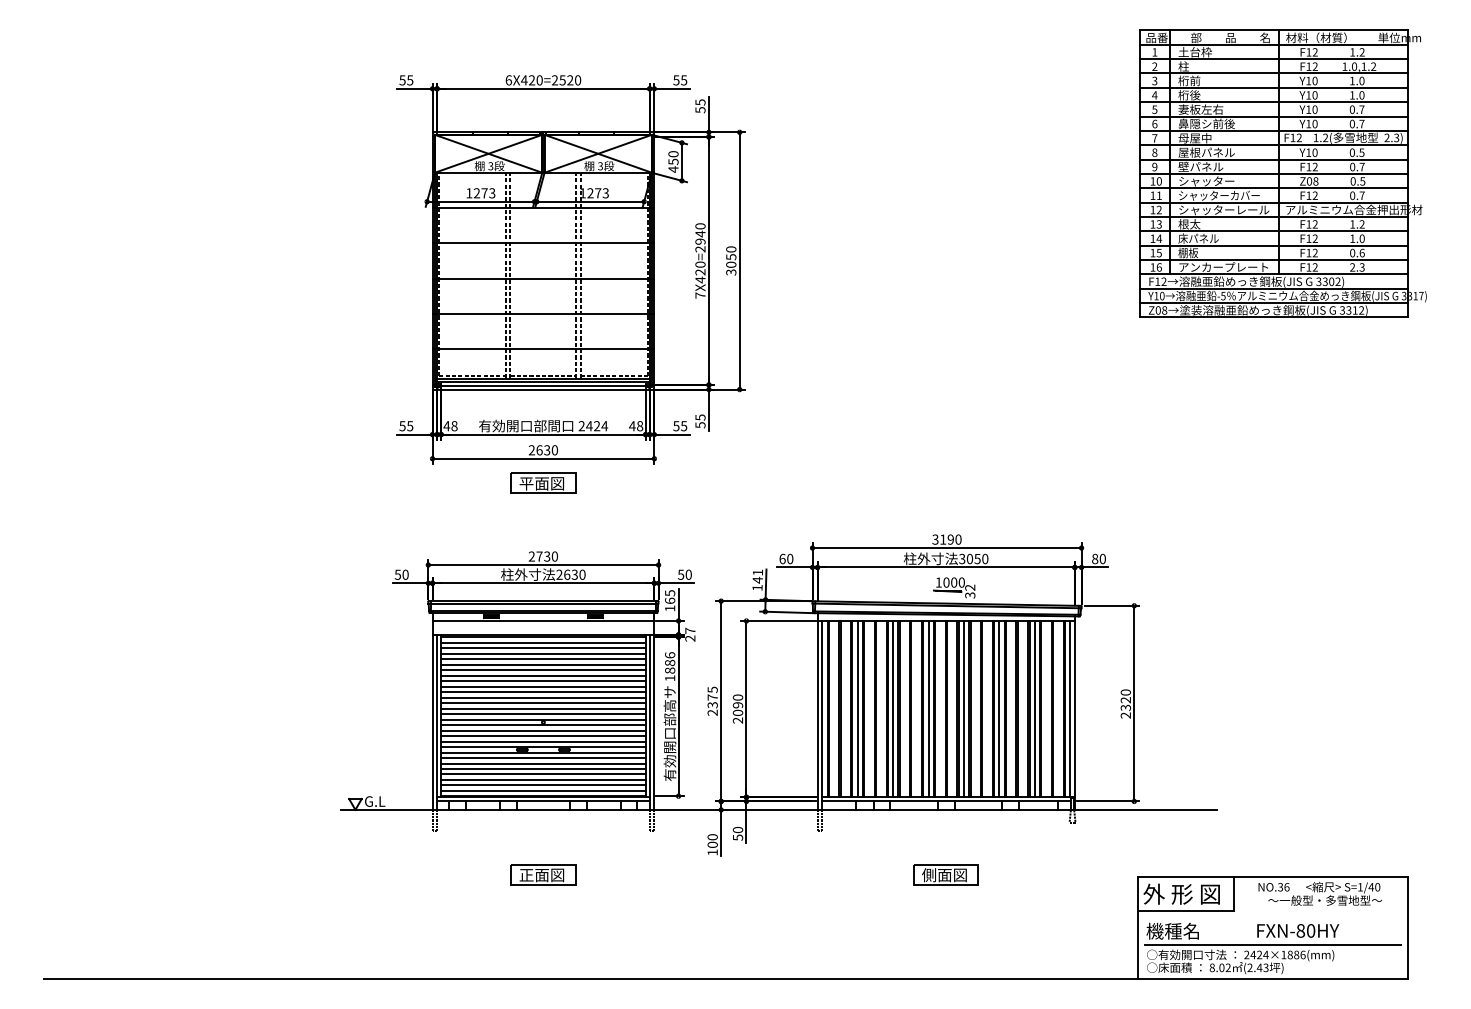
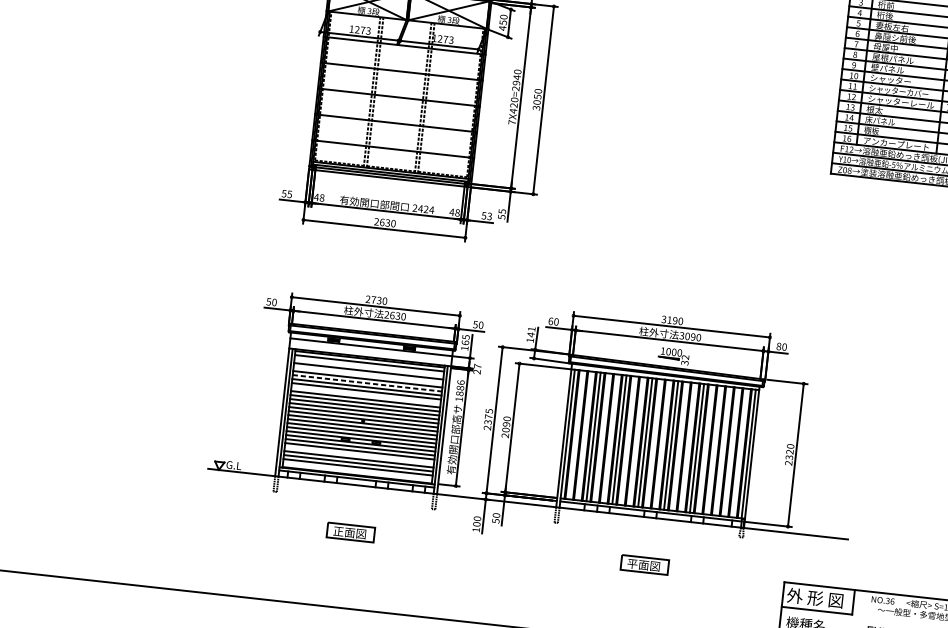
text: (684, 425) -> (490, 216), 55 -> 53
part: (543, 482) -> (382, 246), removed
text: (977, 558) -> (693, 336), 3050 -> 3090
line: (543, 648) -> (369, 367), removed
line: (543, 659) -> (368, 375), removed
line: (543, 670) -> (367, 383), solid -> dashed
line: (543, 686) -> (366, 395), removed
line: (1034, 708) -> (722, 450), removed
line: (543, 769) -> (359, 455), removed
line: (543, 790) -> (357, 471), removed
text: (929, 875) -> (632, 564), 側面図 -> 平面図

